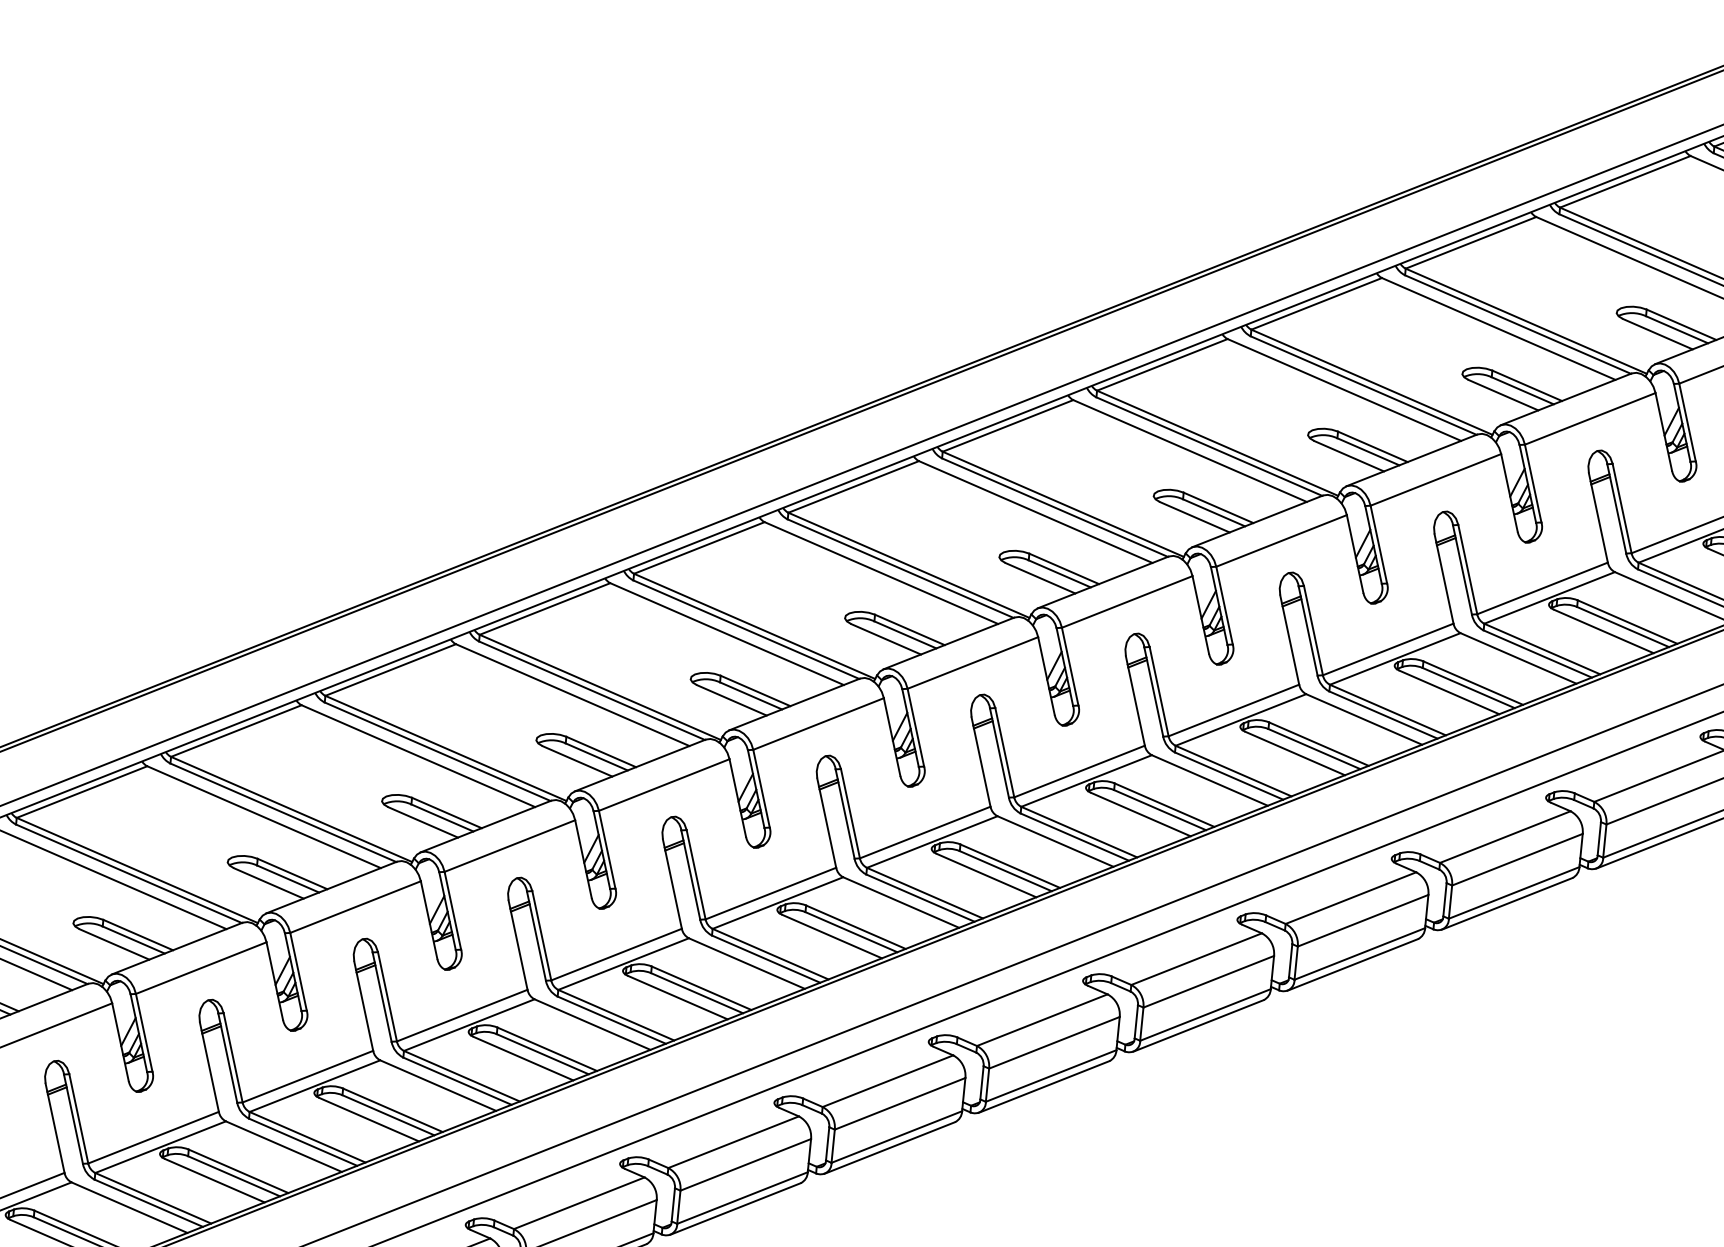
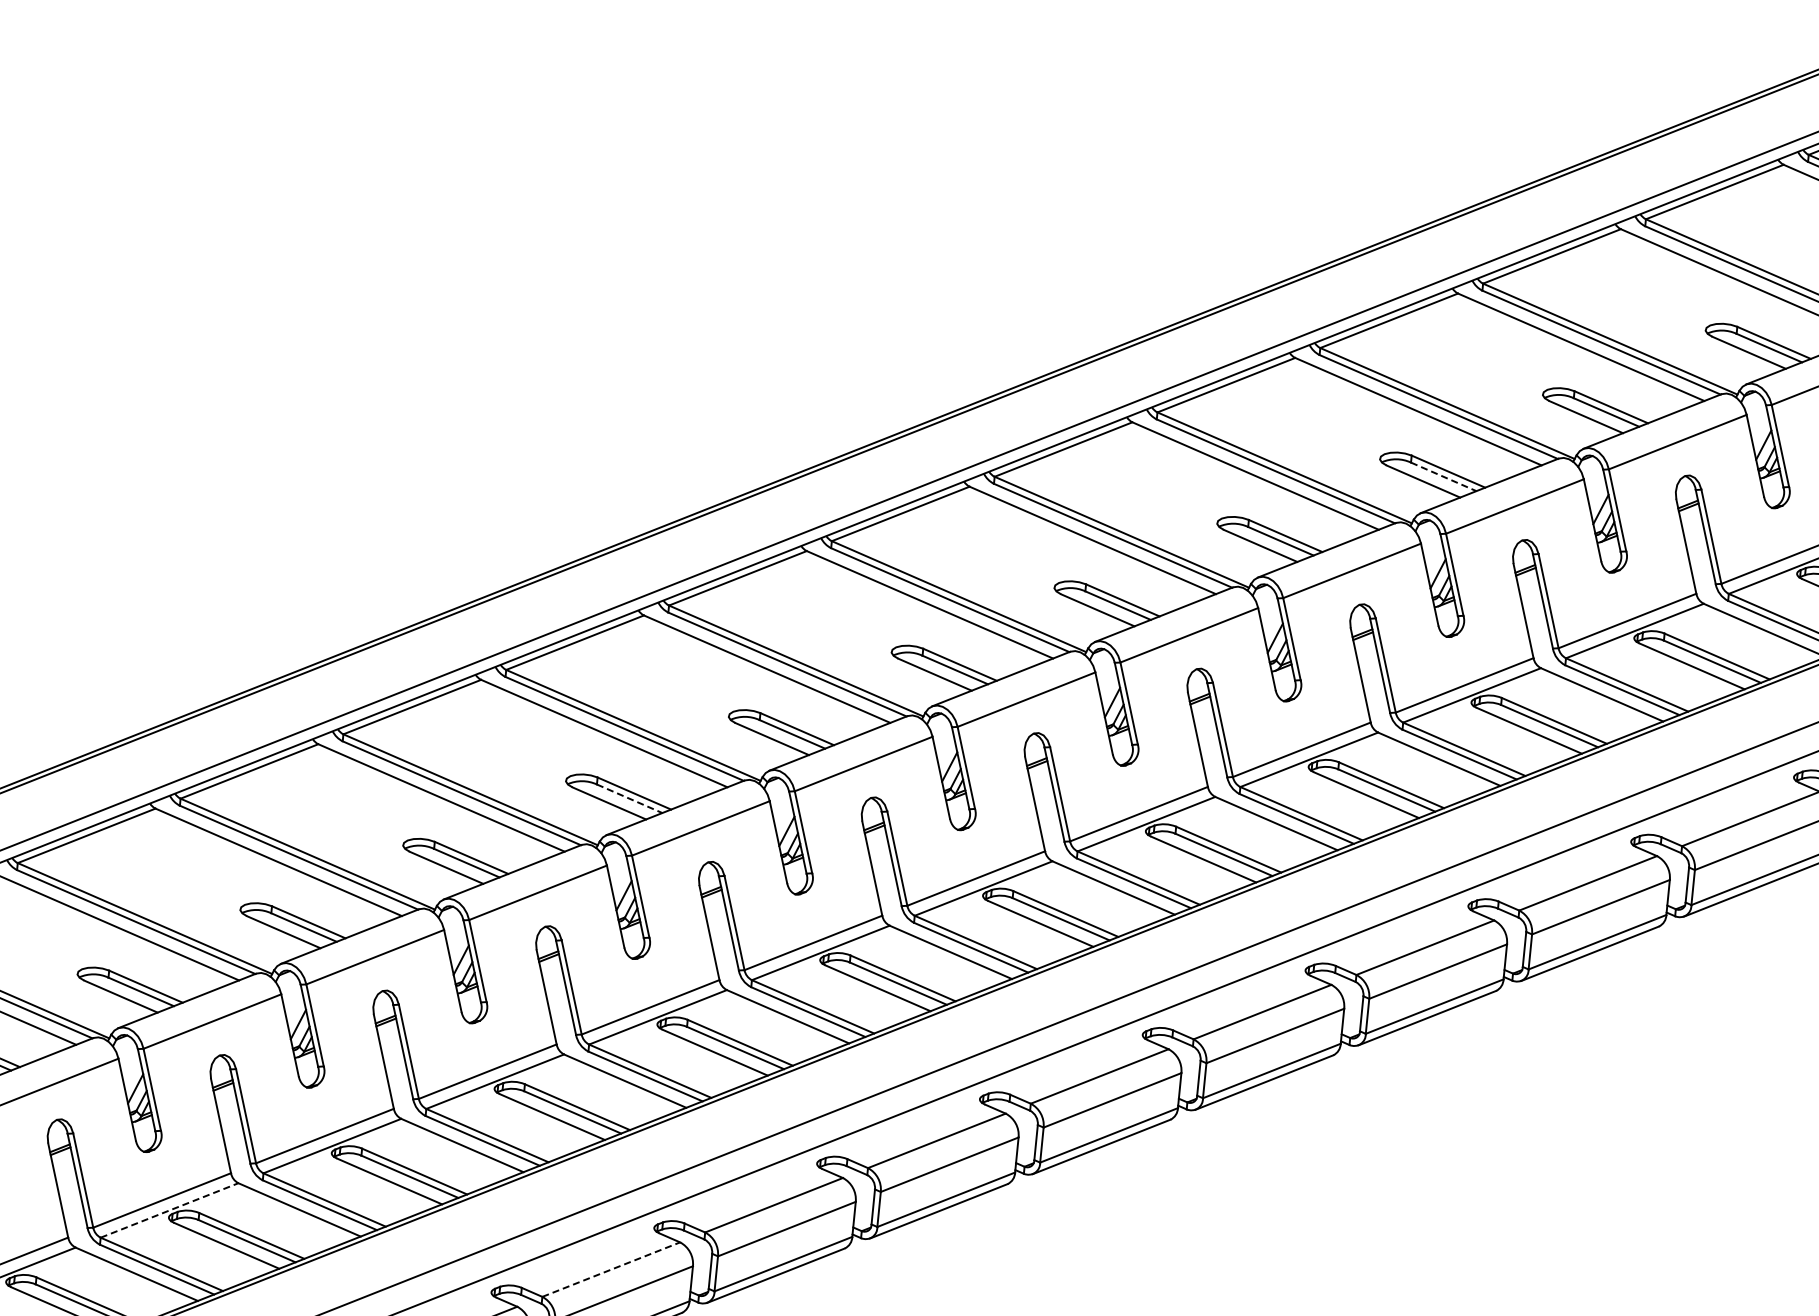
line: (1368, 451) -> (1443, 476), solid -> dashed
line: (596, 756) -> (629, 798), solid -> dashed
line: (161, 1147) -> (170, 1210), solid -> dashed
line: (579, 1203) -> (611, 1269), solid -> dashed

